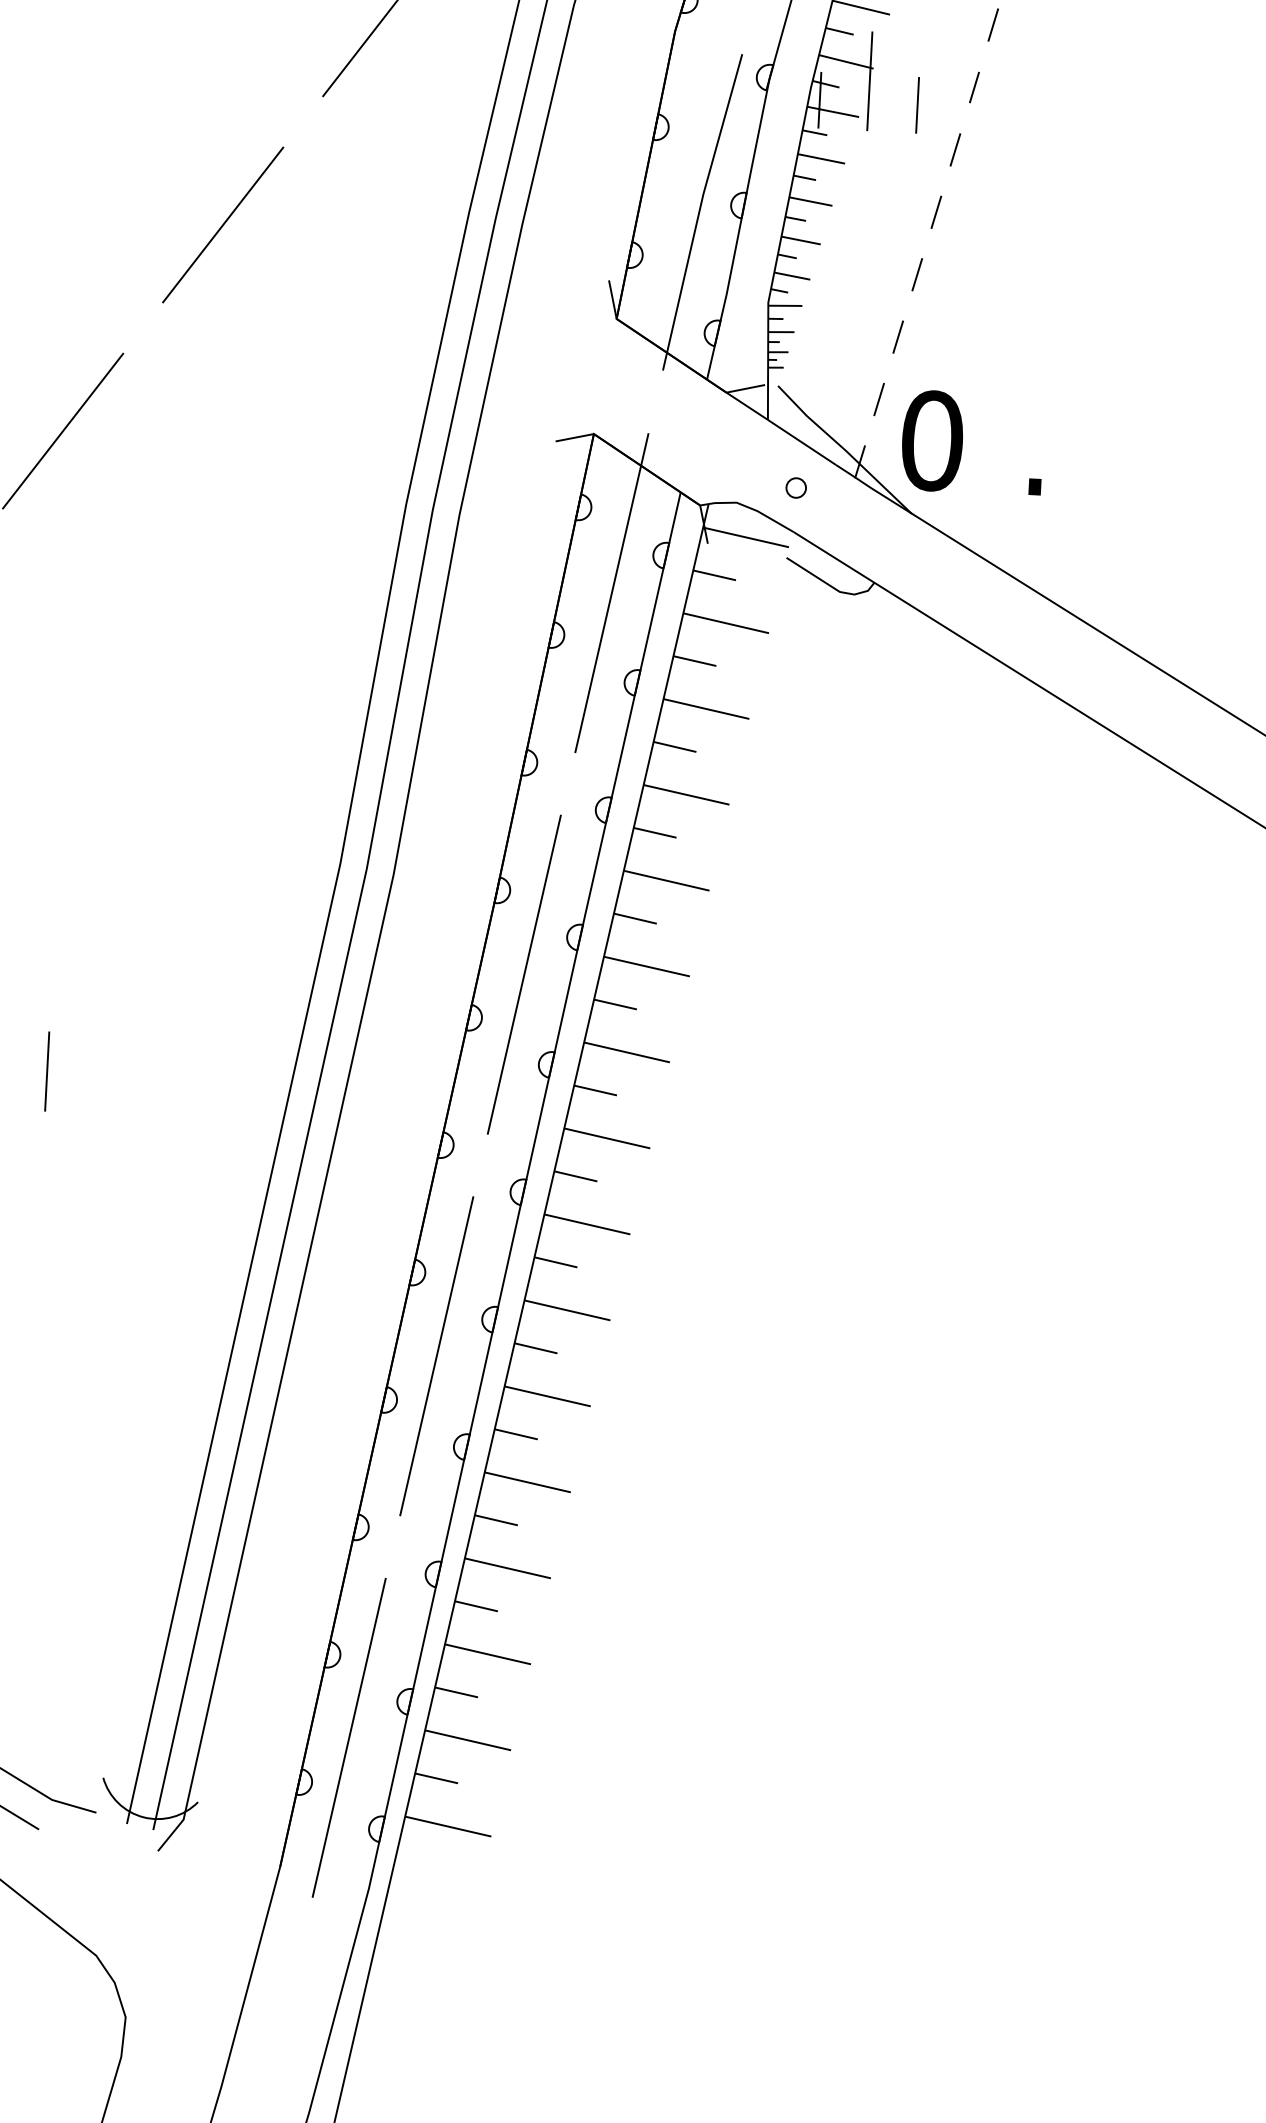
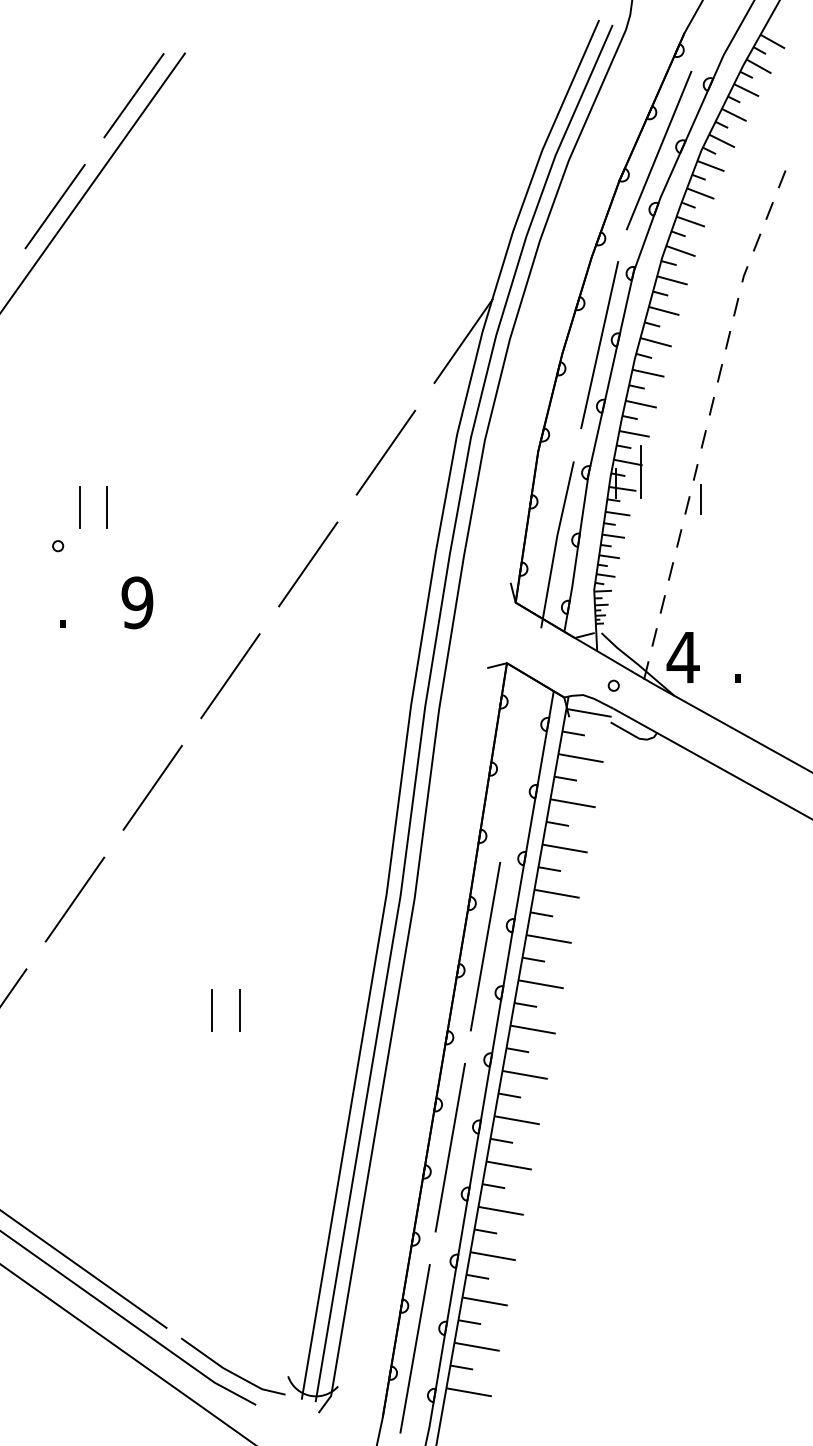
line: (917, 105) -> (700, 499), moved
text: (930, 440) -> (682, 657), 0 -> 4
line: (611, 593) -> (520, 745), removed

